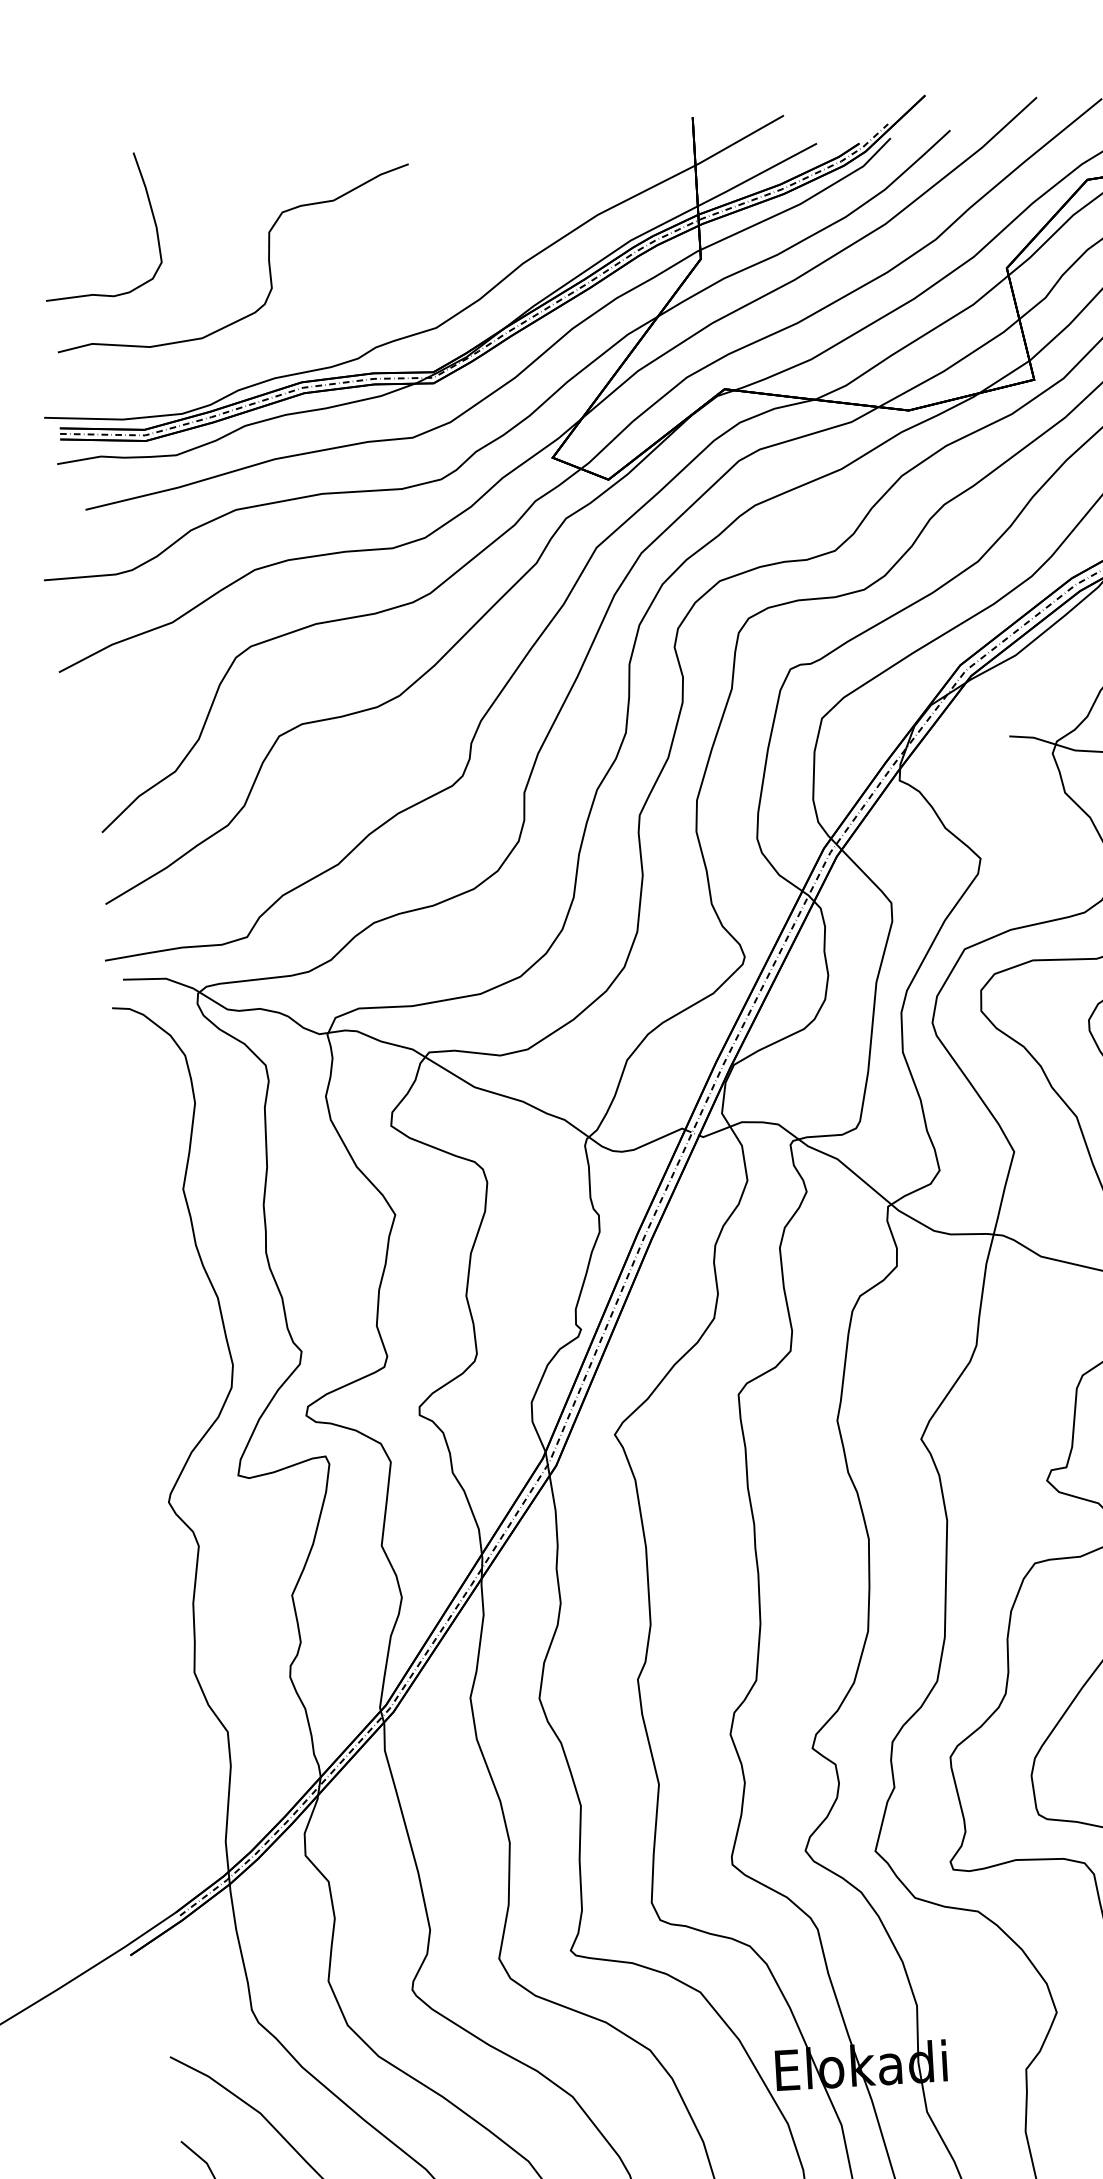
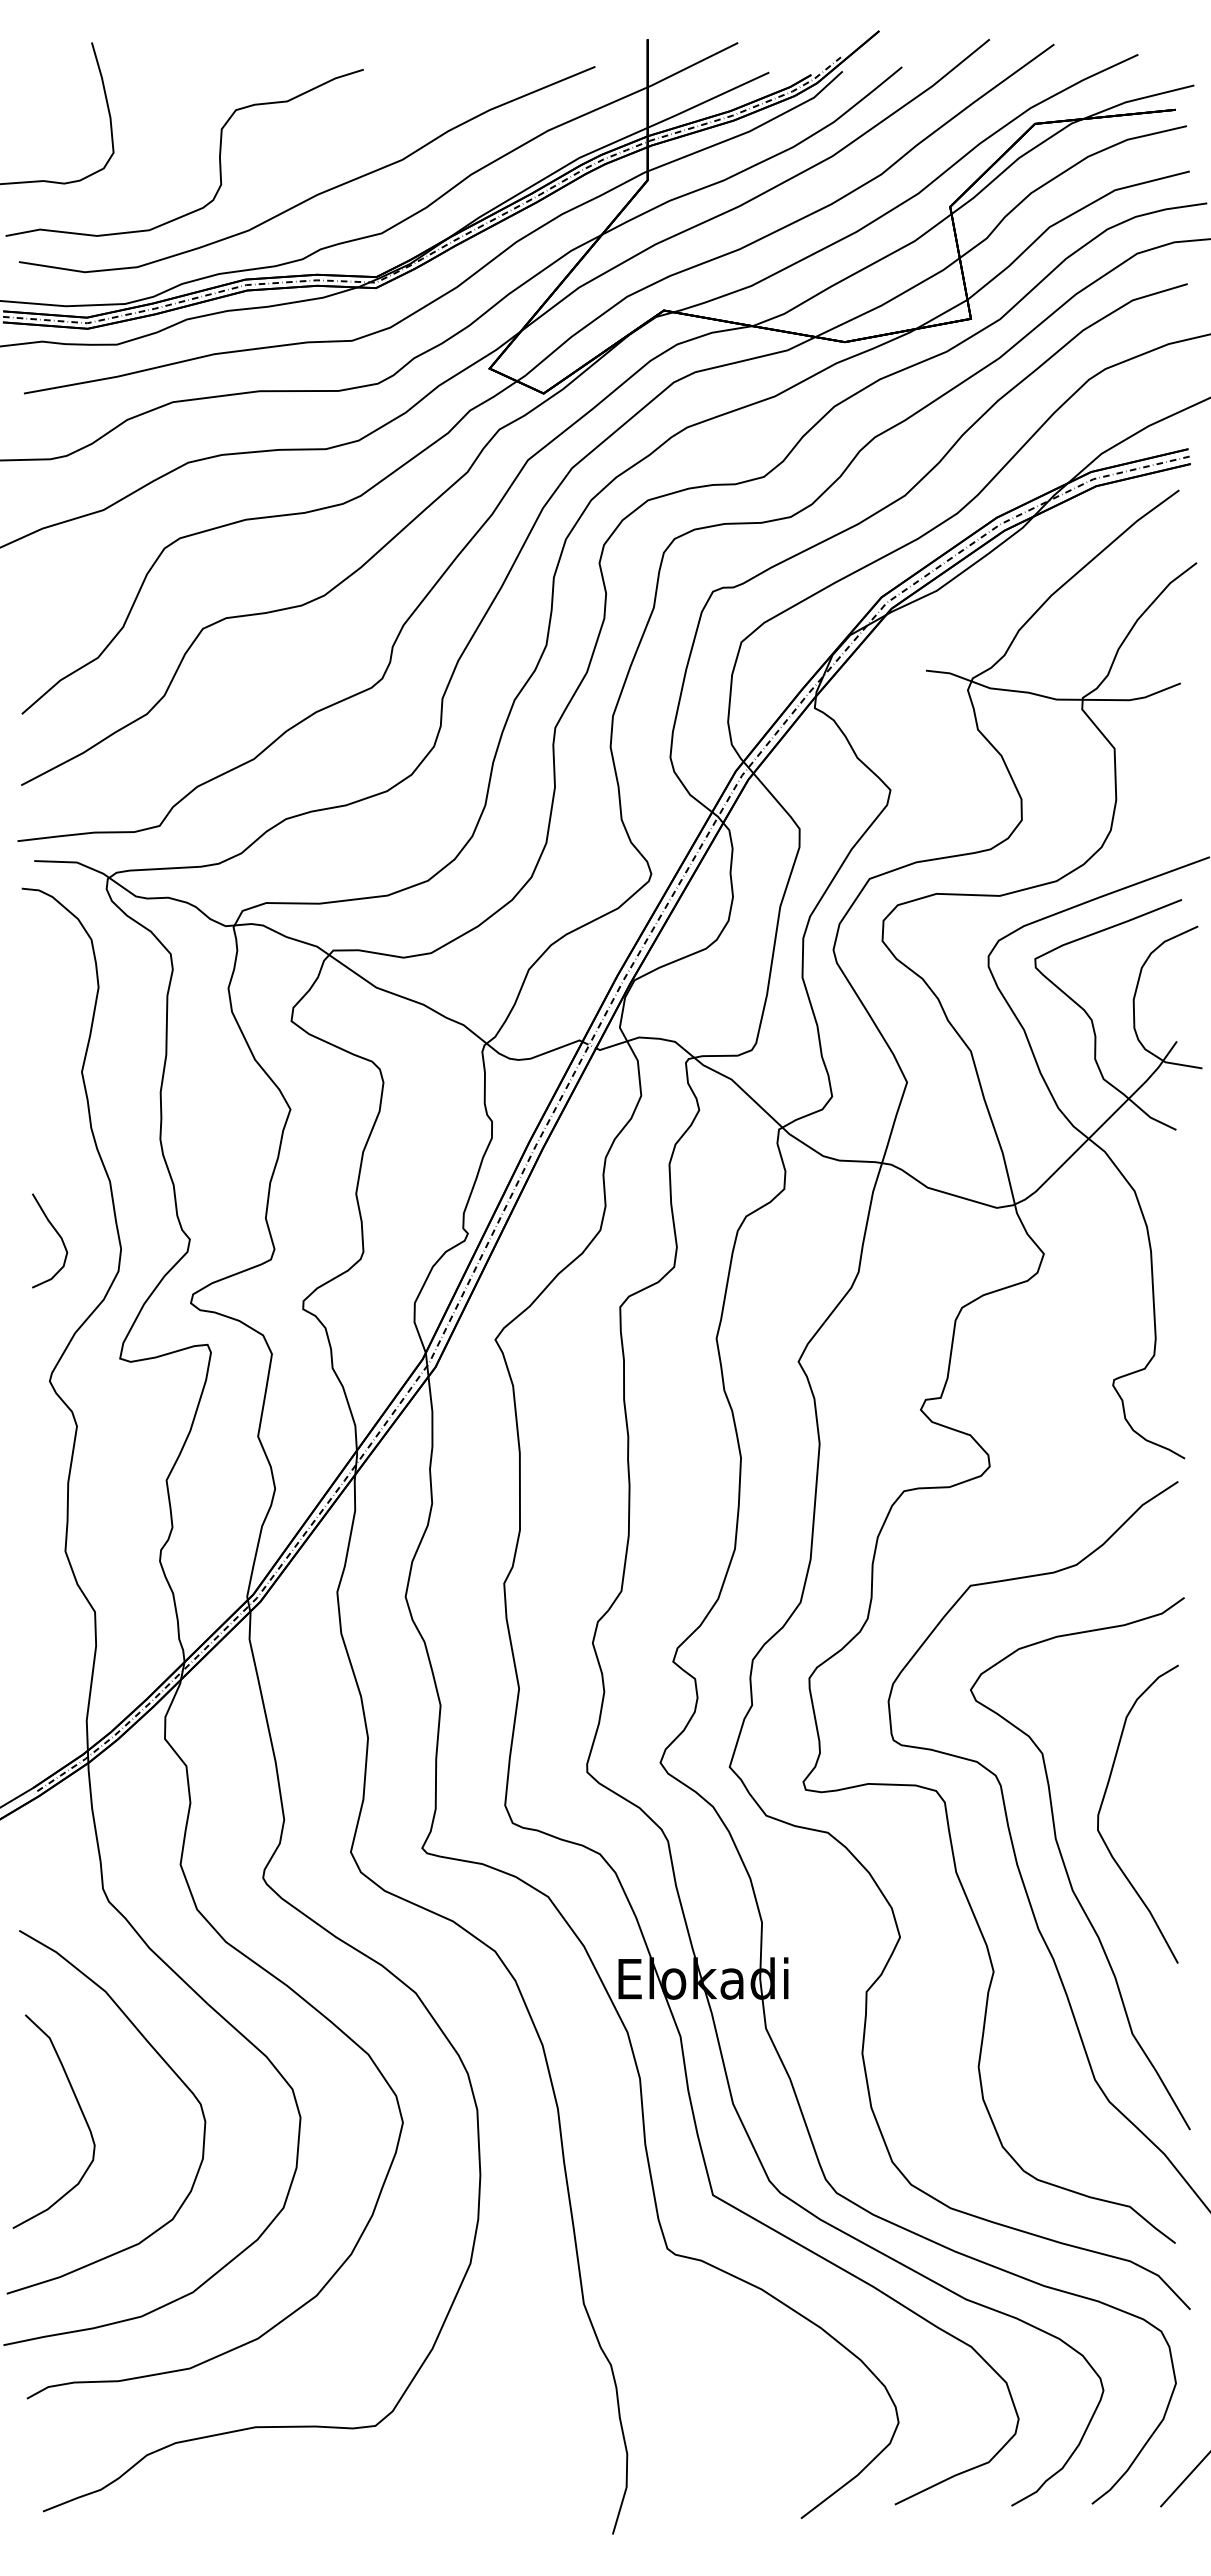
curve: (369, 291) -> (317, 193), added
curve: (167, 1353) -> (56, 1233), added

